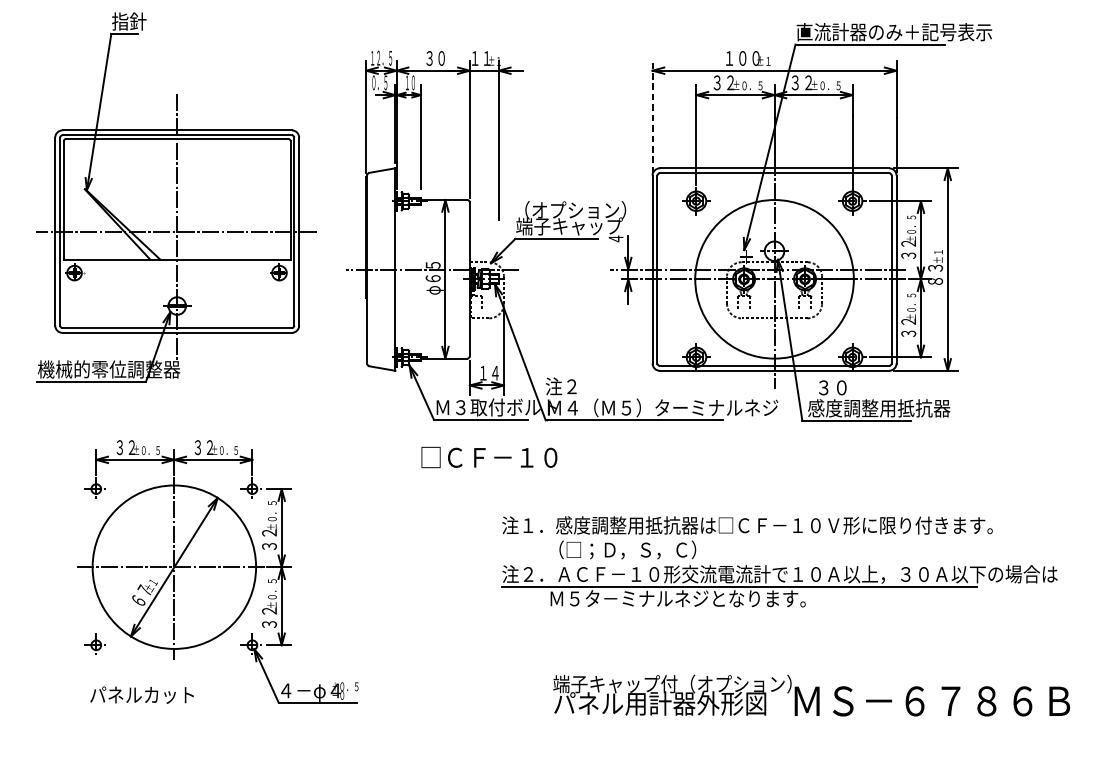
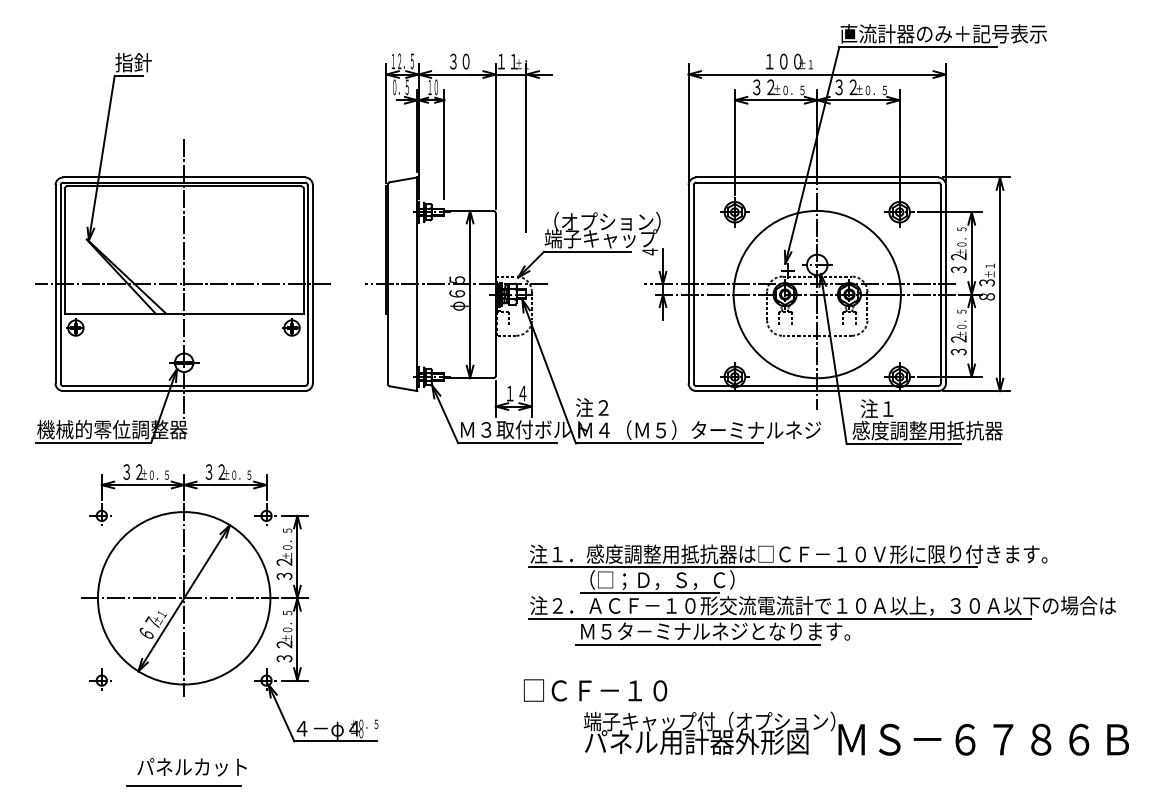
line: (652, 117) -> (688, 123), dashed -> solid
part: (175, 197) -> (182, 248), moved
text: (830, 387) -> (876, 408), ３０ -> 注１
text: (489, 457) -> (595, 690), moved
line: (713, 538) -> (752, 567), added
line: (615, 562) -> (649, 593), added
line: (660, 611) -> (697, 644), added
text: (141, 695) -> (191, 767), moved
line: (173, 744) -> (183, 785), added

